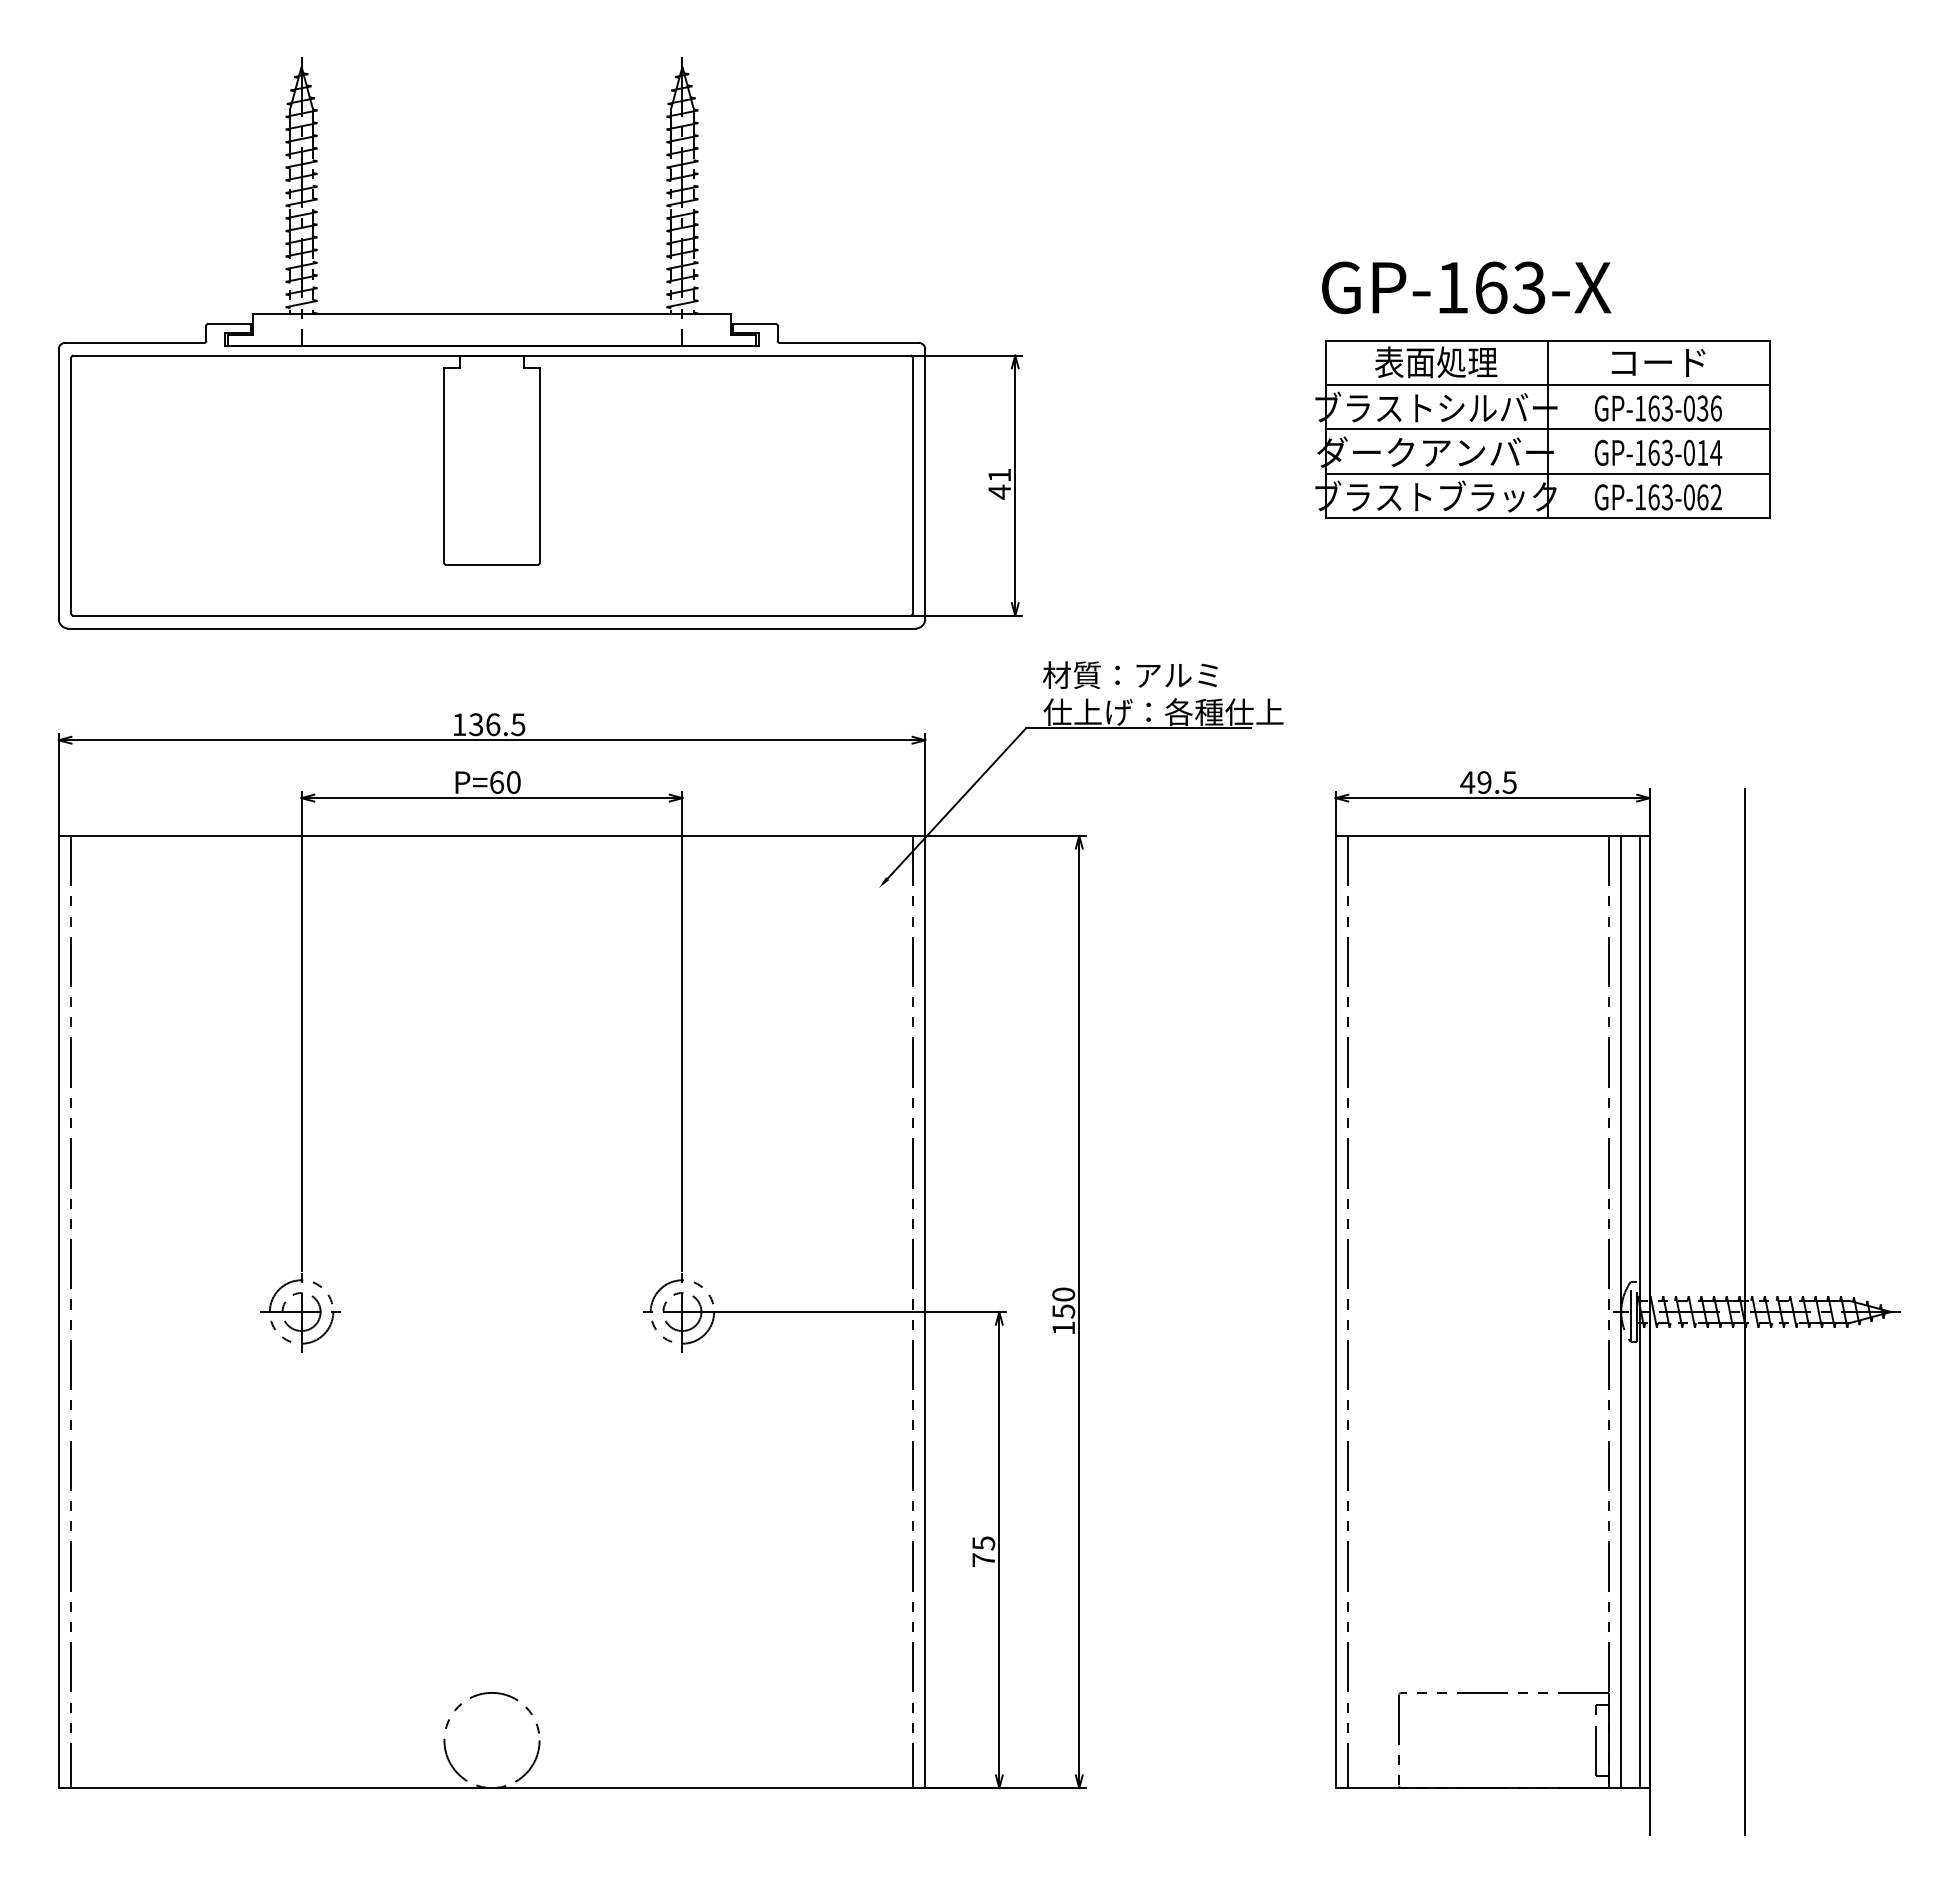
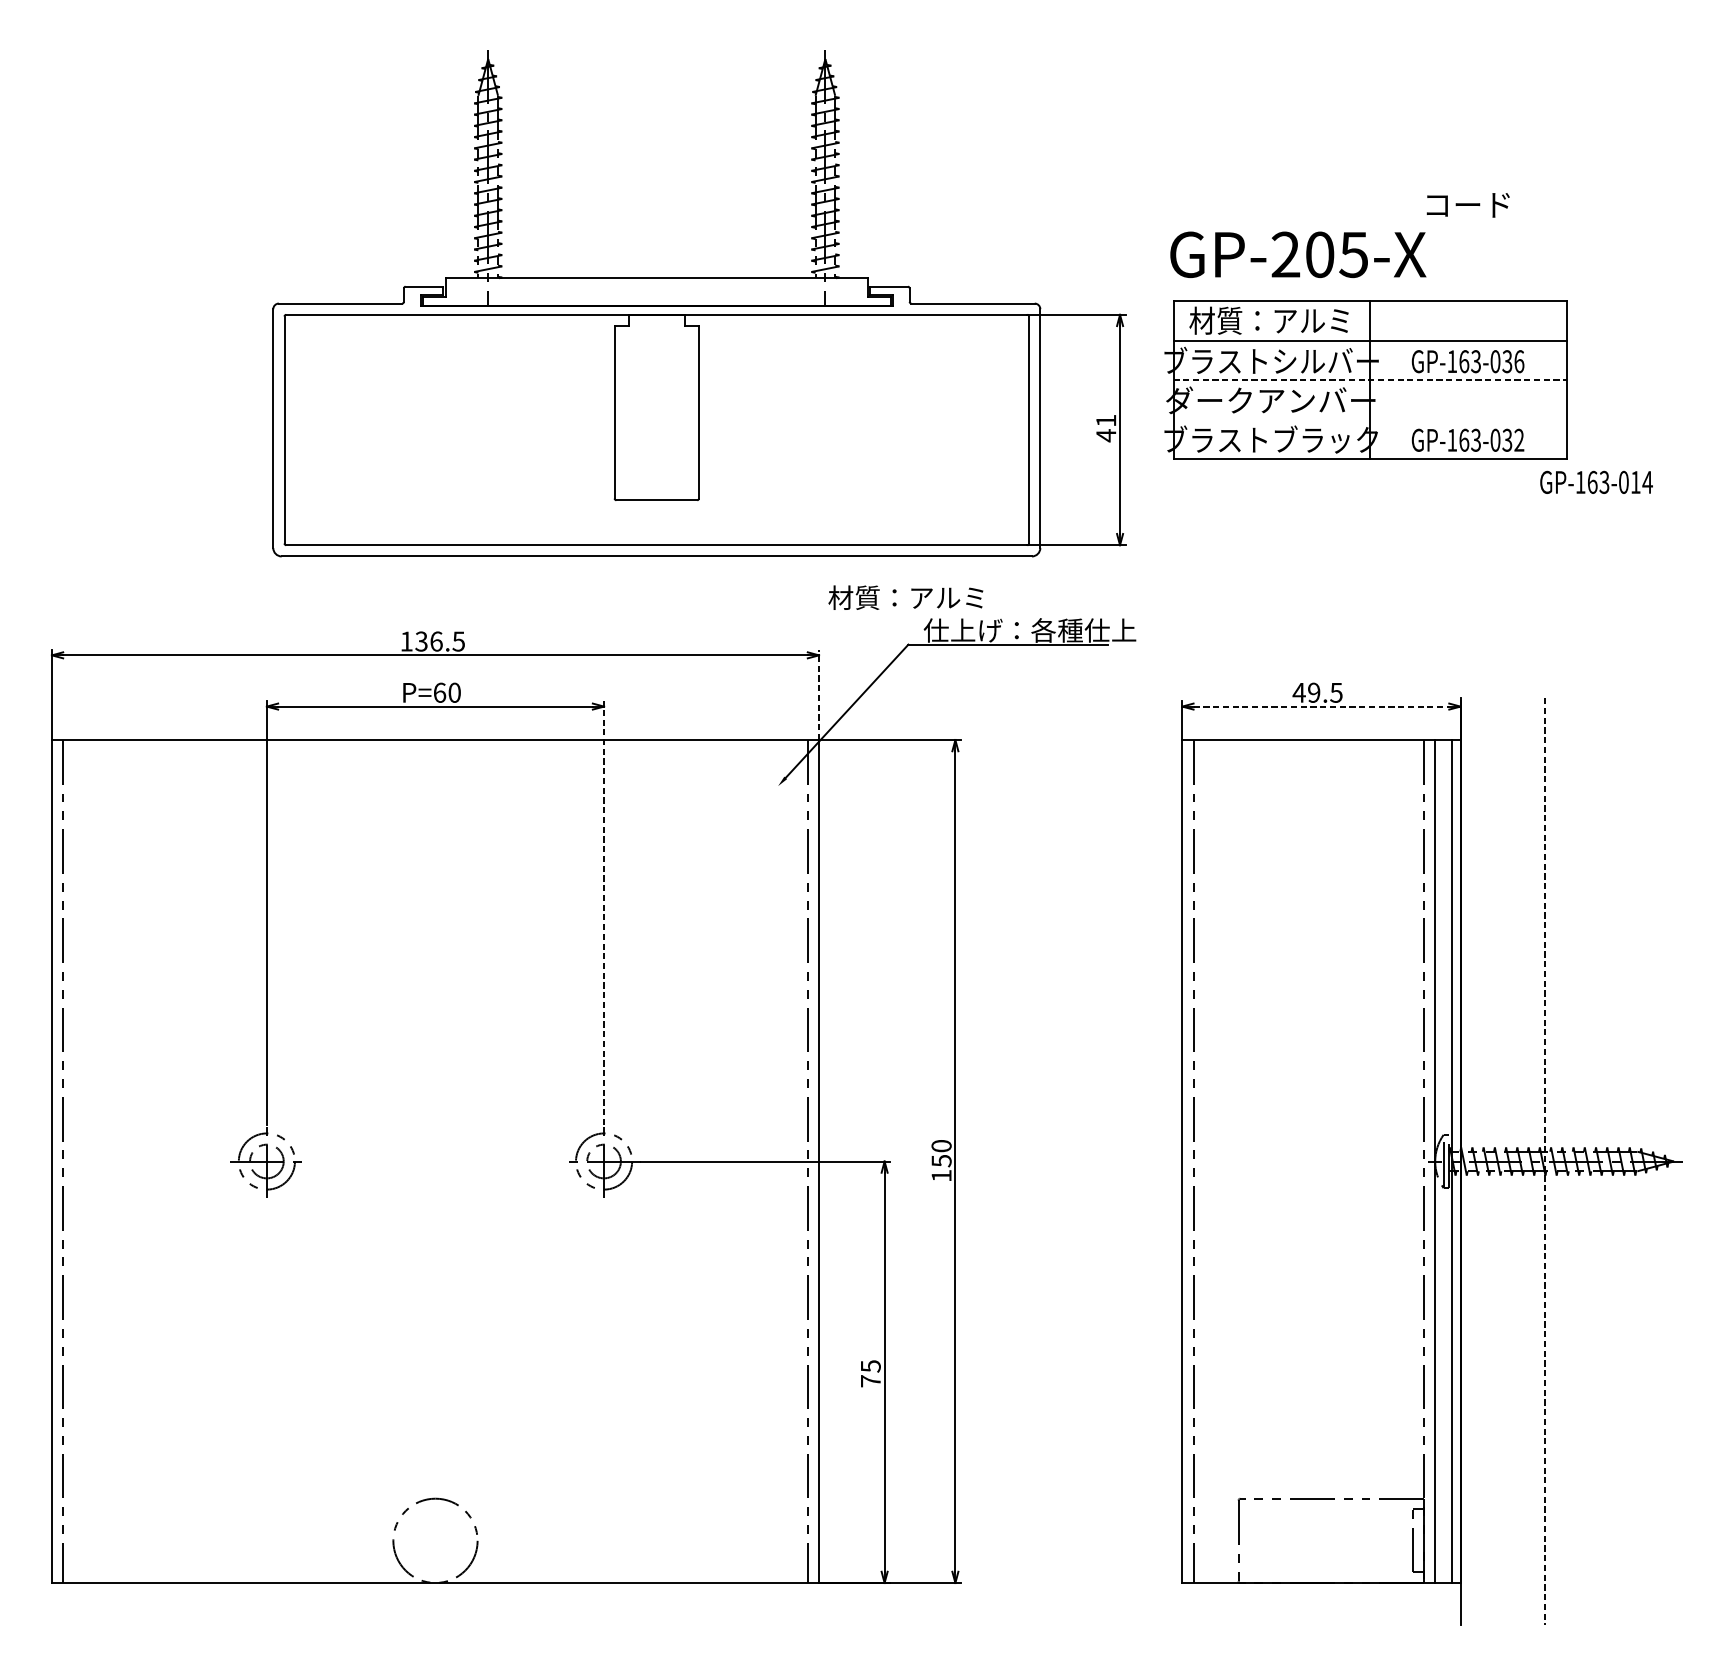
text: (1490, 287) -> (1319, 254), GP-163-X -> GP-205-X
part: (539, 343) -> (698, 304), moved
text: (1433, 362) -> (1268, 320), 表面処理 -> 材質：アルミ
text: (1658, 362) -> (1468, 204), moved
line: (1548, 429) -> (1370, 380), solid -> dashed
text: (1658, 452) -> (1596, 482), moved
line: (1547, 473) -> (1369, 419), removed
text: (1702, 497) -> (1507, 440), GP-163-062 -> GP-163-032
text: (1129, 674) -> (905, 597), moved
line: (925, 784) -> (819, 694), solid -> dashed
line: (1493, 798) -> (1322, 706), solid -> dashed
line: (682, 1030) -> (604, 912), solid -> dashed
line: (1745, 1312) -> (1545, 1161), solid -> dashed

